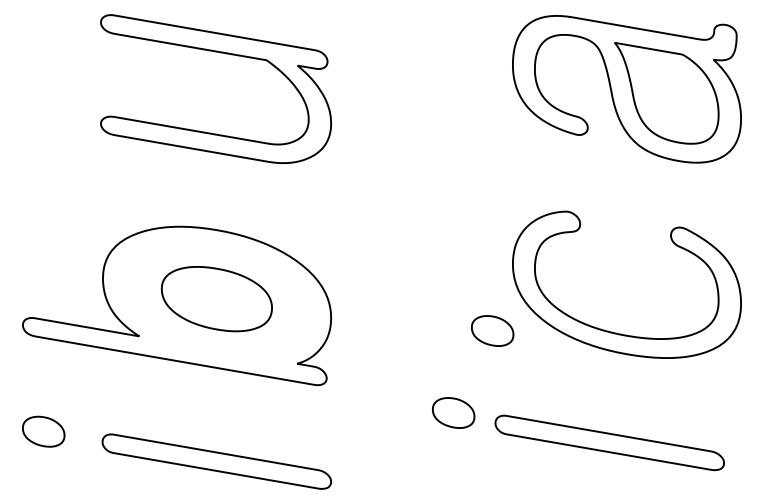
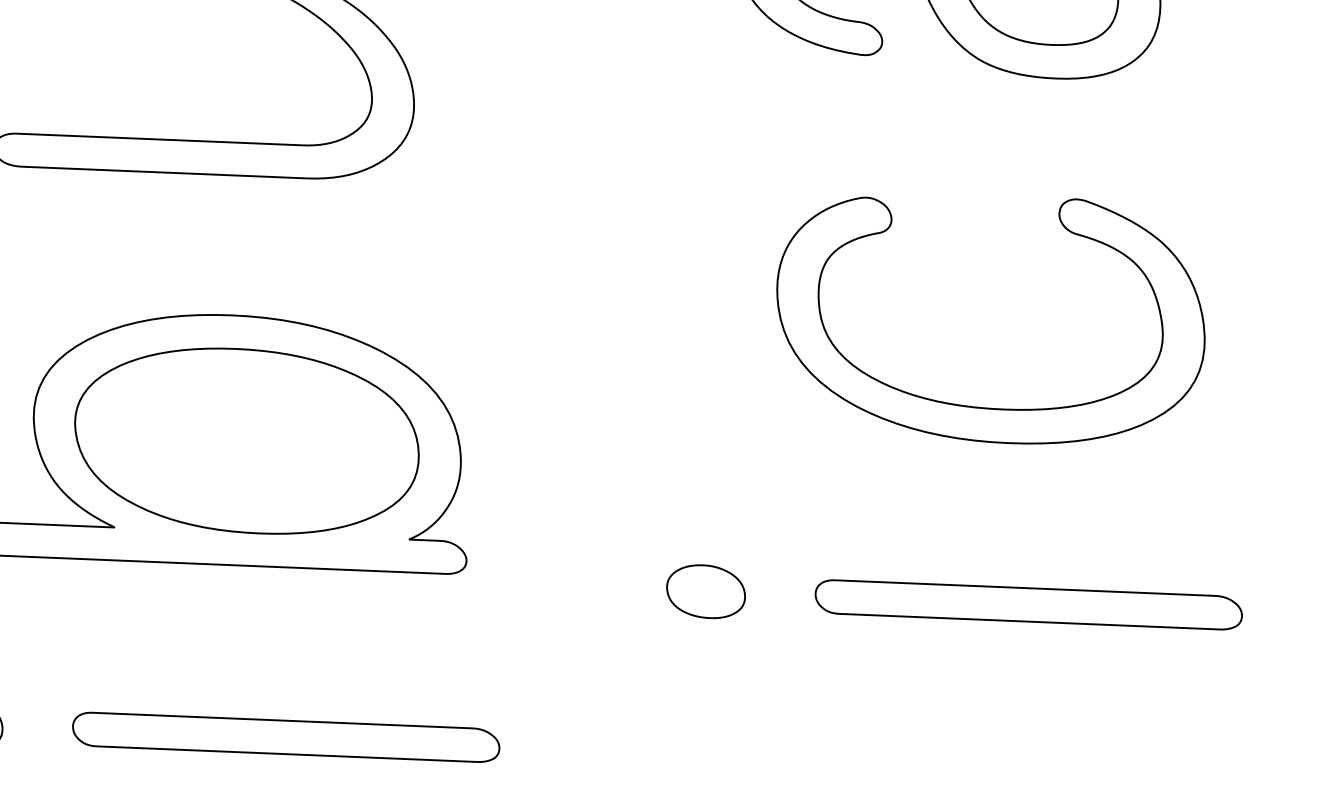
part: (216, 298) -> (246, 439), size x1.67
part: (492, 330) -> (757, 432), removed
part: (609, 442) -> (1028, 604), moved

